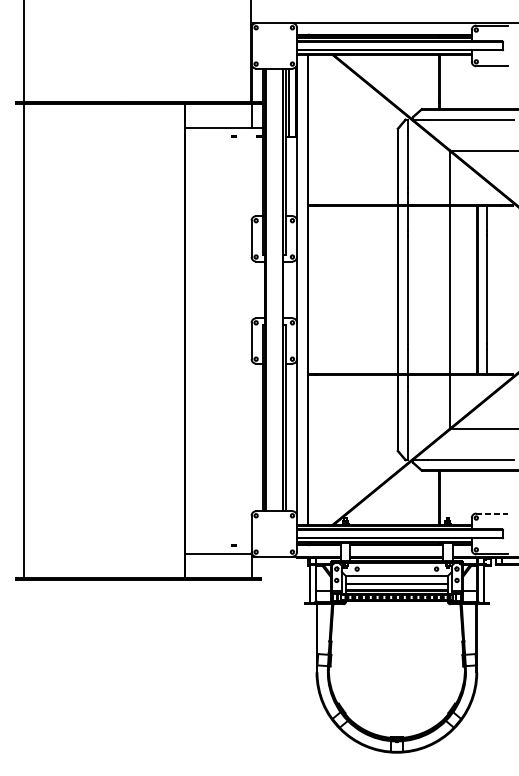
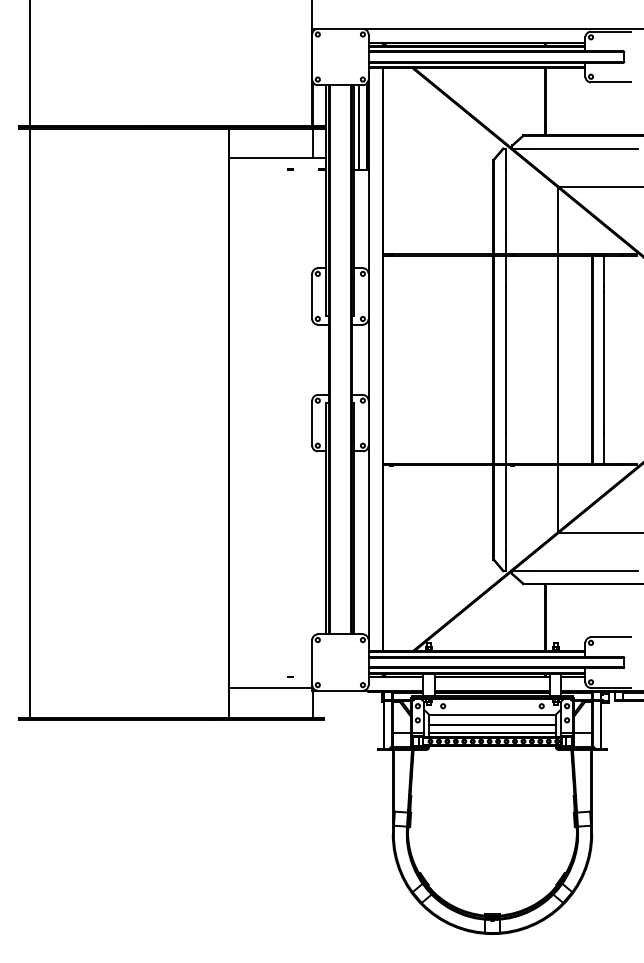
line: (492, 513) -> (610, 637), dashed -> solid

